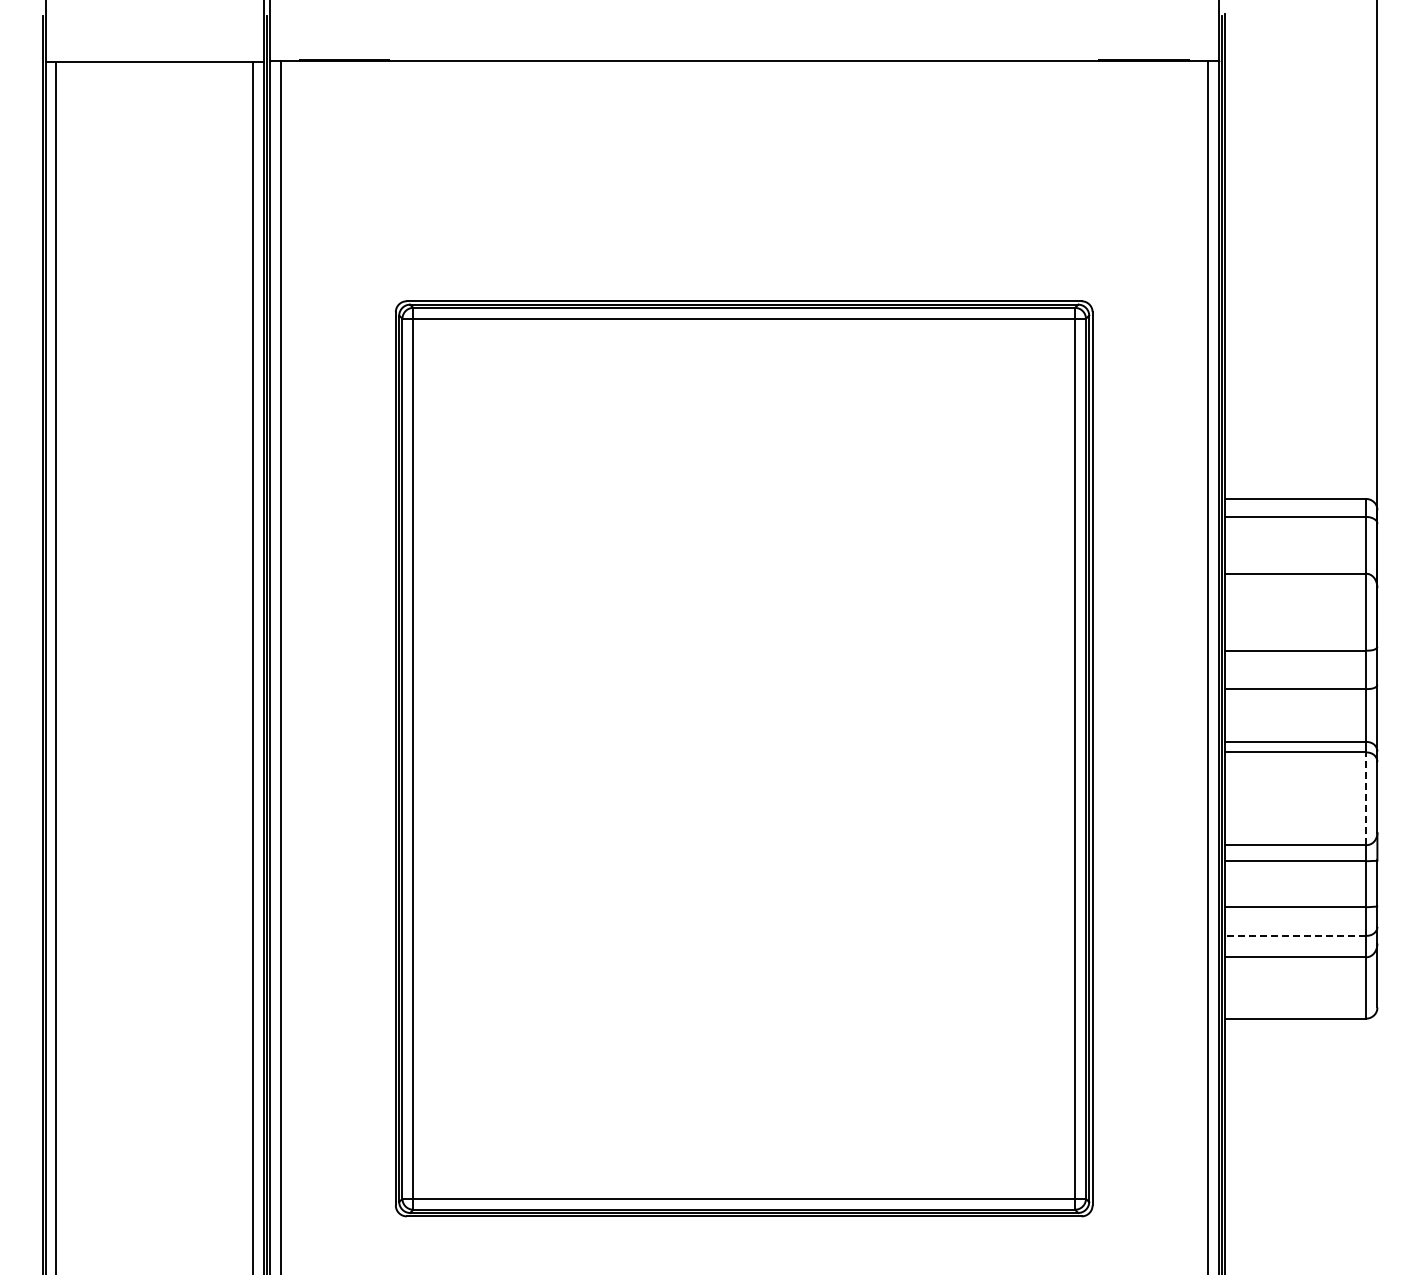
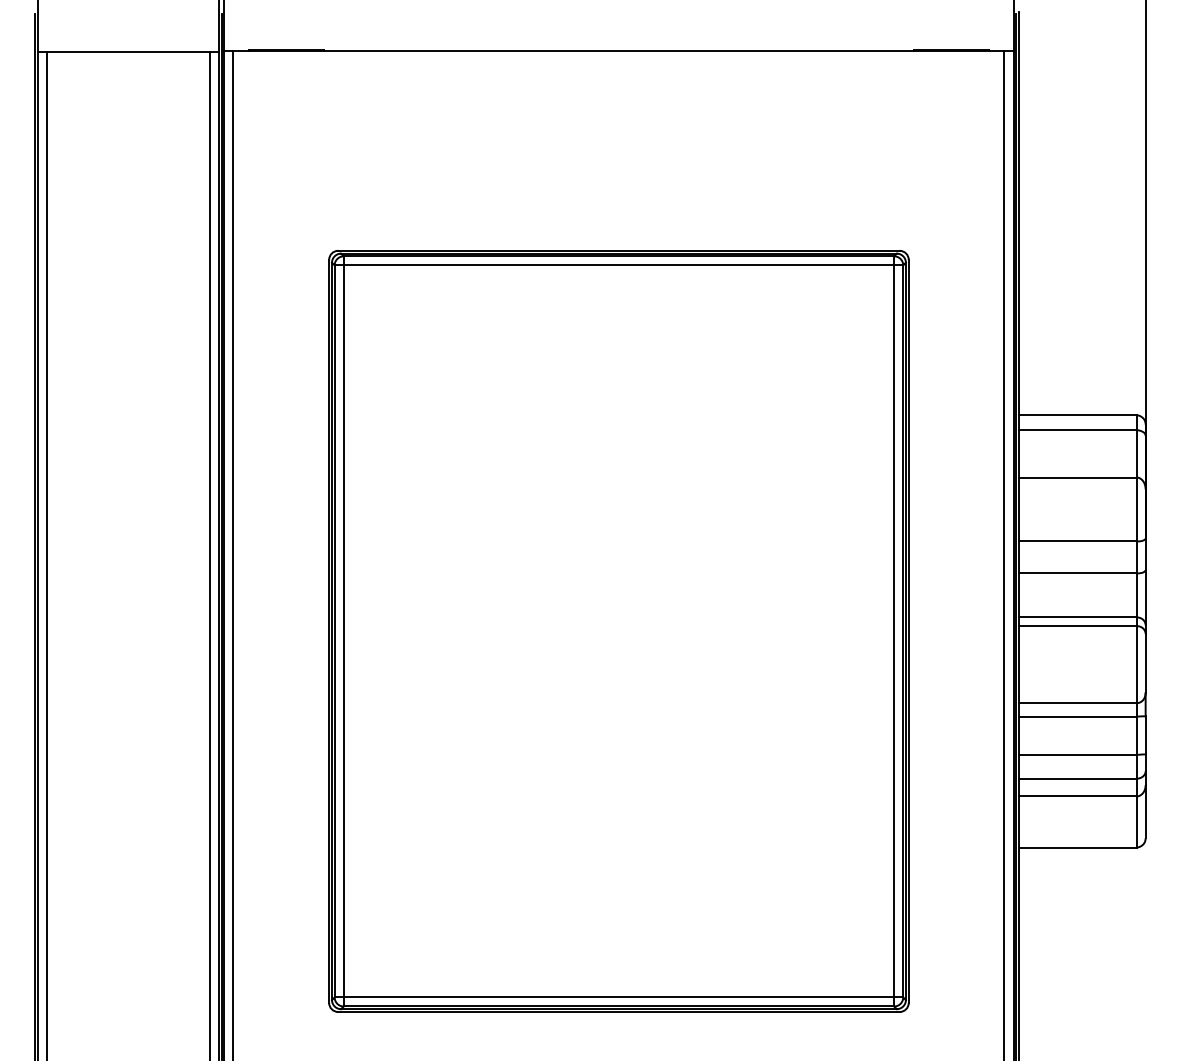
line: (1366, 798) -> (1136, 664), dashed -> solid
line: (1295, 935) -> (1077, 778), dashed -> solid

